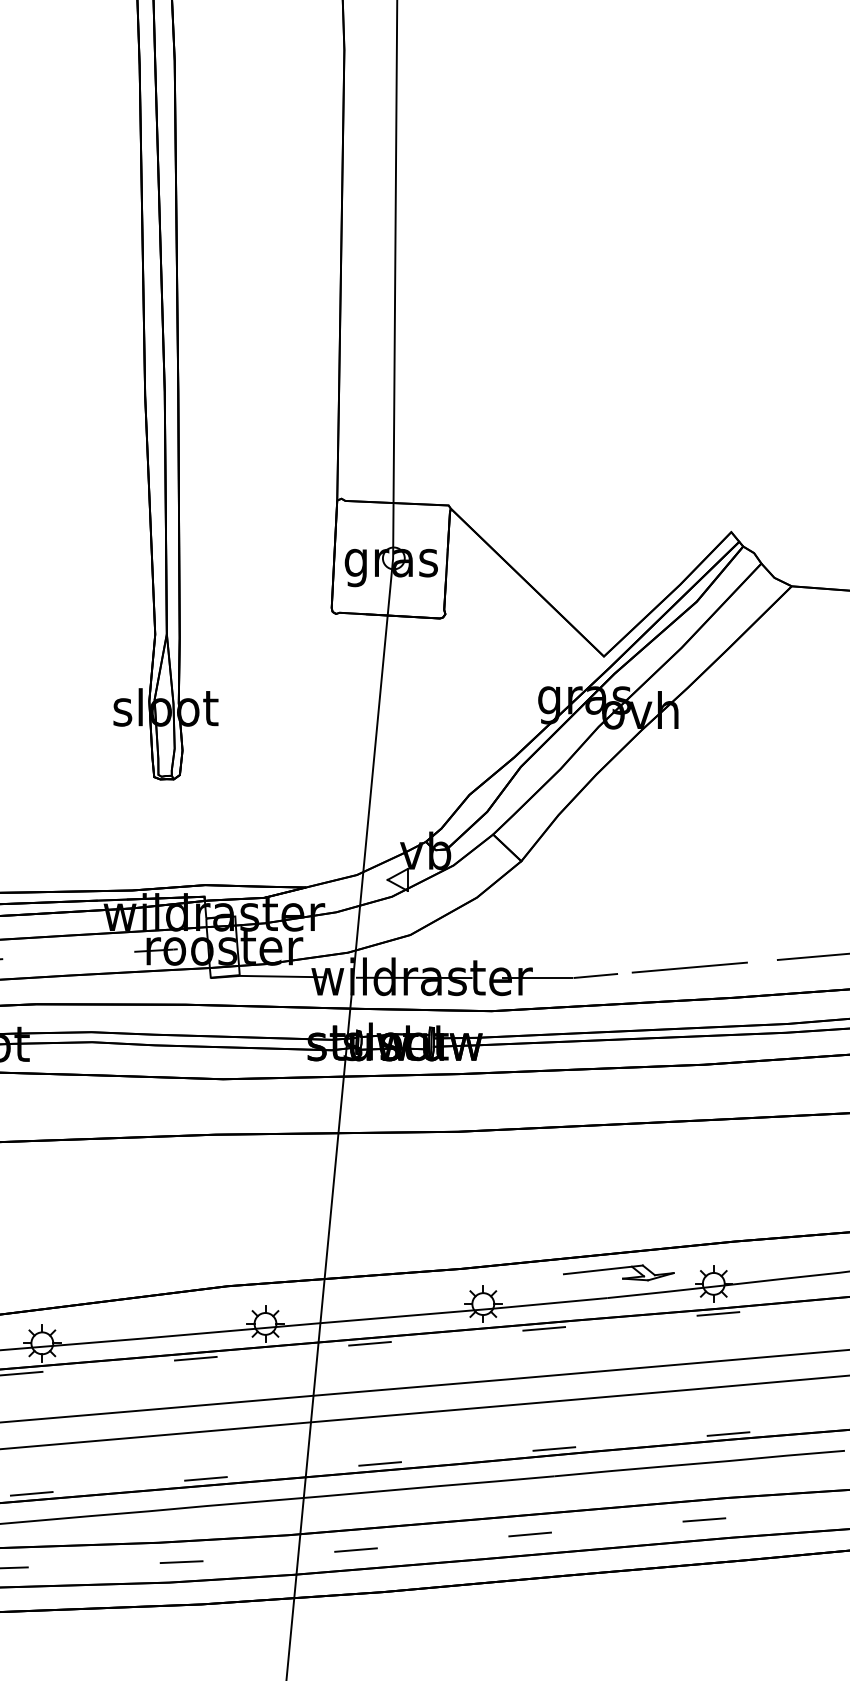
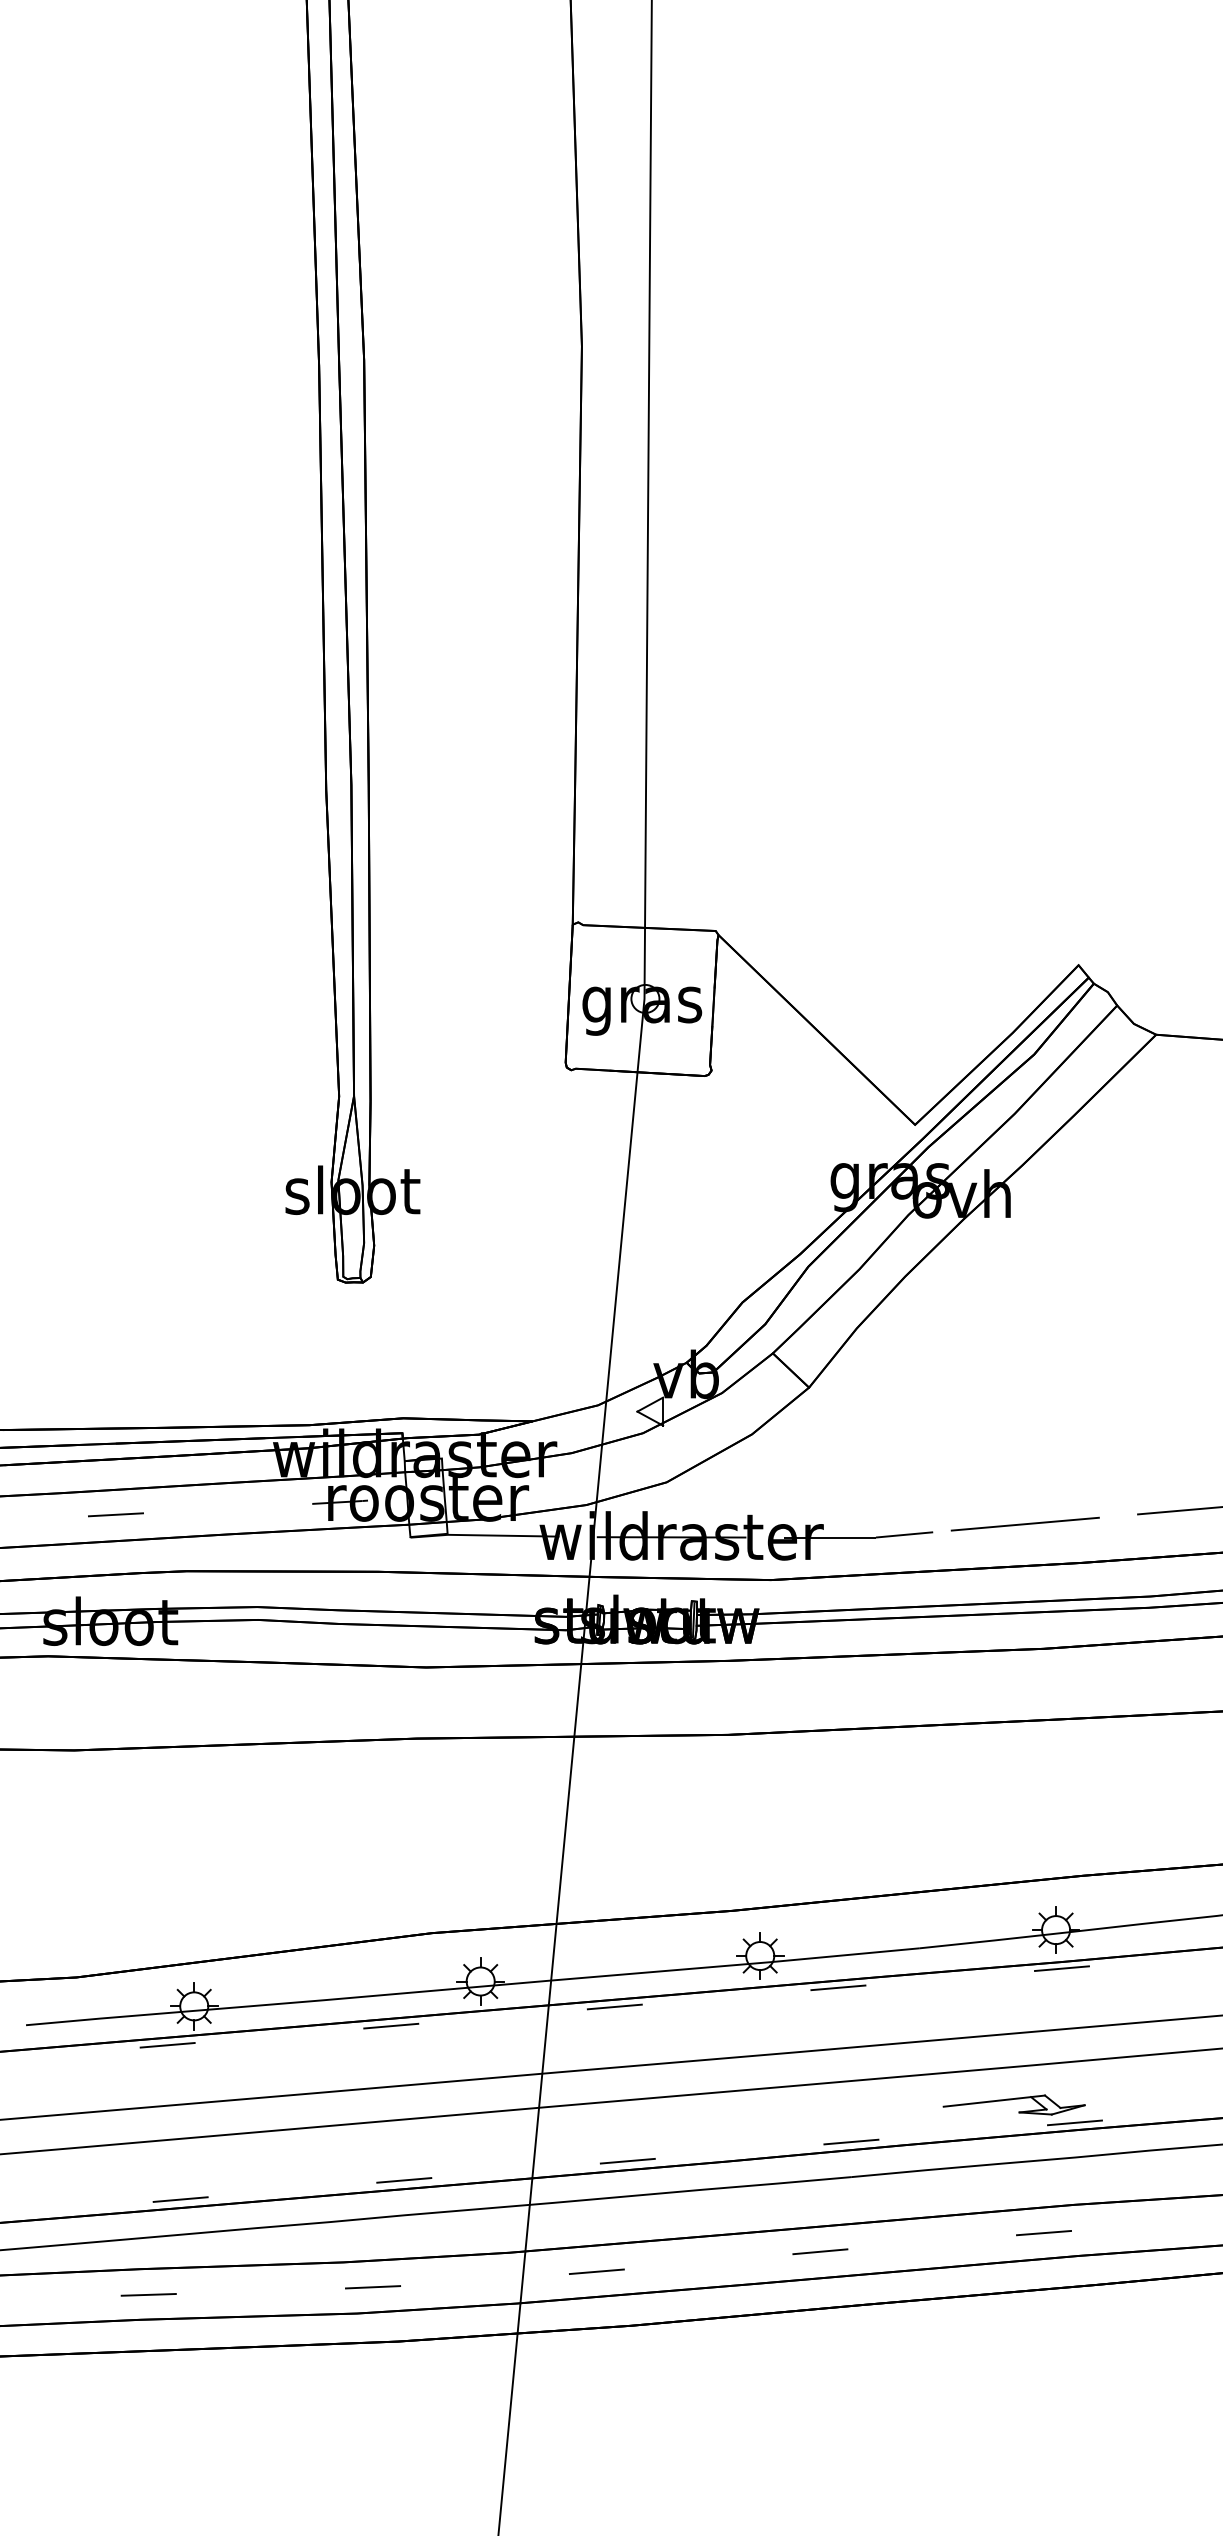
part: (618, 1272) -> (1013, 2104), moved

